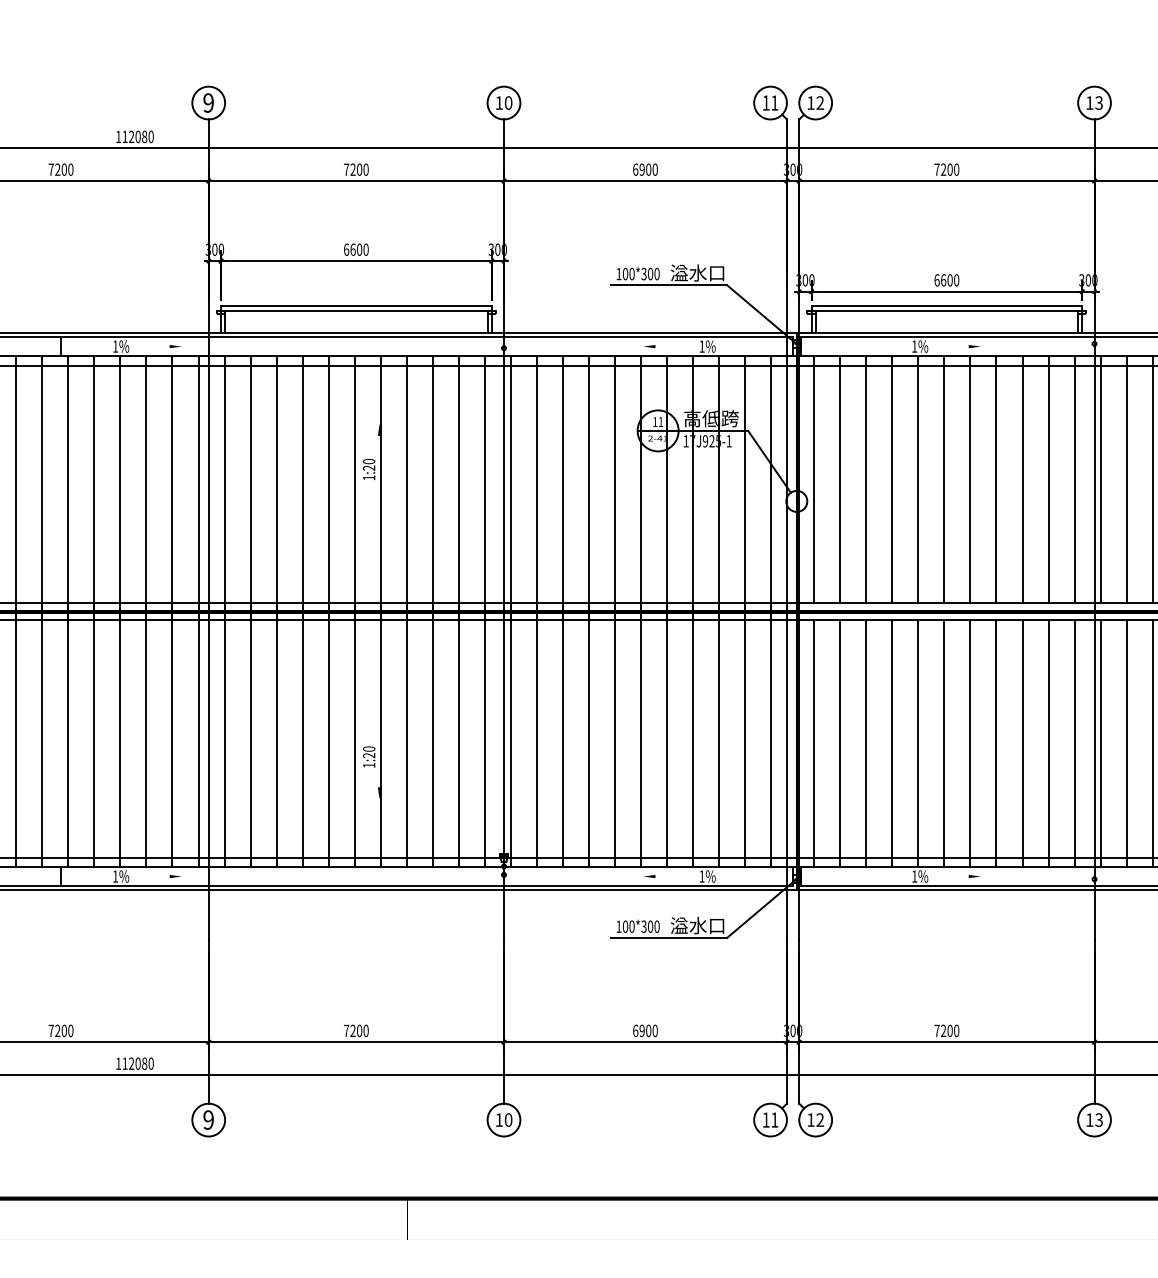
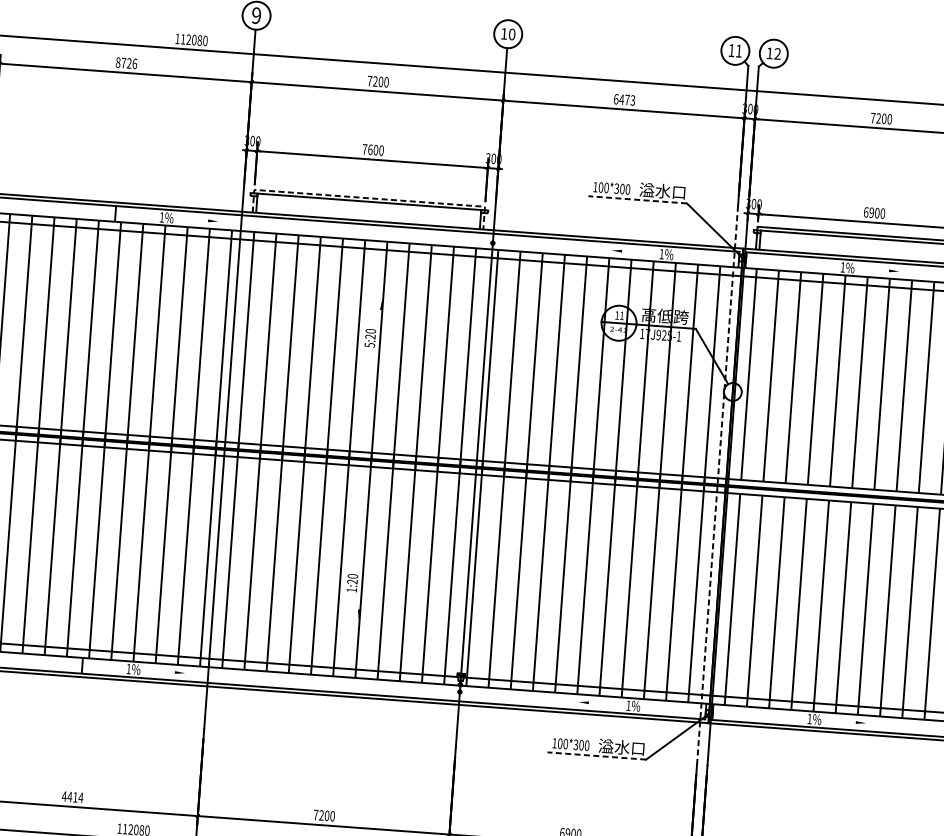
text: (60, 169) -> (126, 63), 7200 -> 8726
text: (648, 169) -> (627, 99), 6900 -> 6473
text: (346, 249) -> (364, 149), 6600 -> 7600
text: (943, 280) -> (871, 212), 6600 -> 6900
line: (669, 285) -> (637, 200), solid -> dashed
line: (356, 306) -> (369, 198), solid -> dashed
text: (369, 477) -> (370, 344), 1:20 -> 5:20
line: (786, 611) -> (717, 485), solid -> dashed
line: (669, 937) -> (597, 755), solid -> dashed
text: (60, 1030) -> (72, 796), 7200 -> 4414

